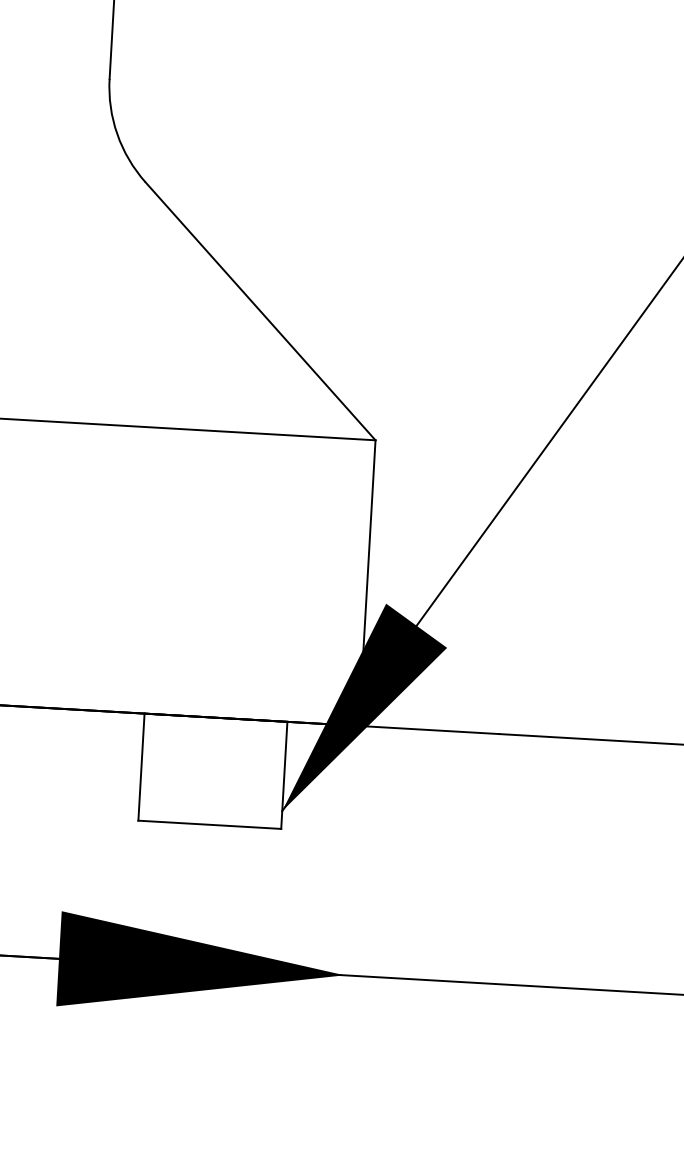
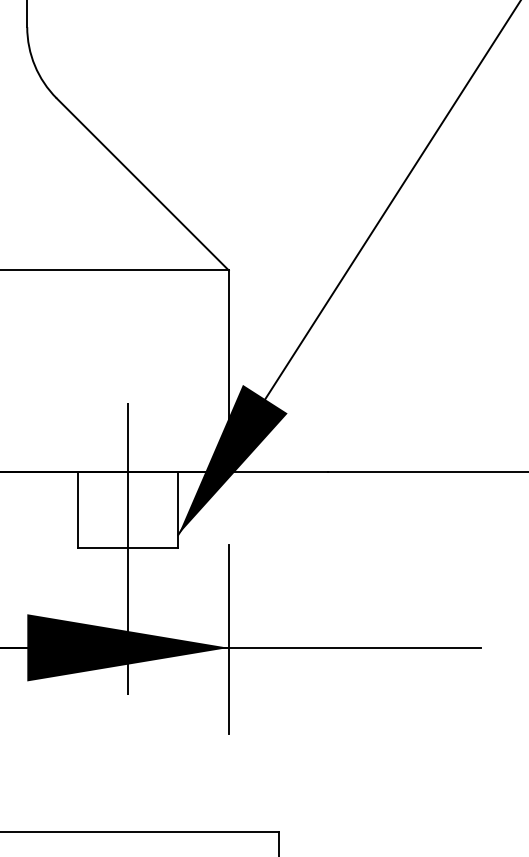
line: (209, 827) -> (127, 549), added
line: (344, 963) -> (228, 639), added

